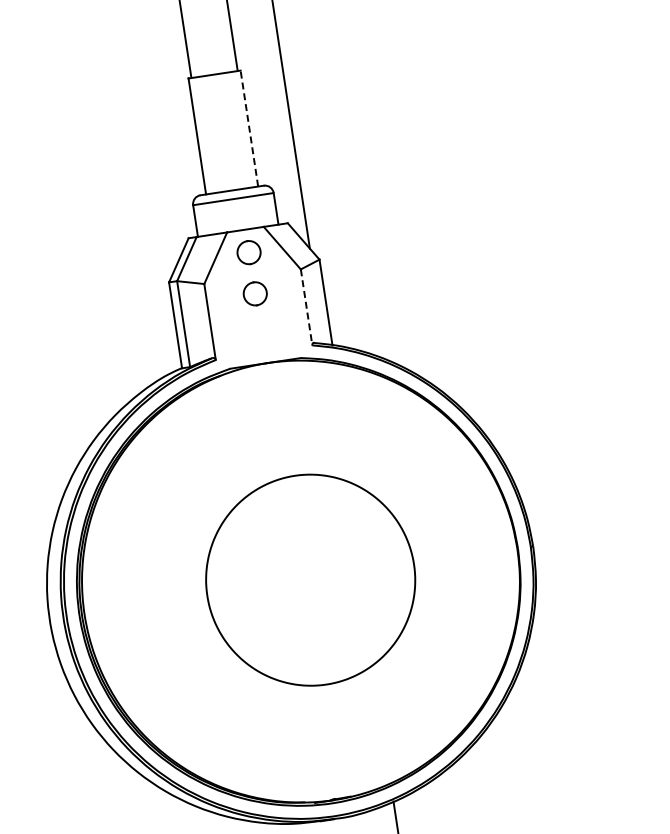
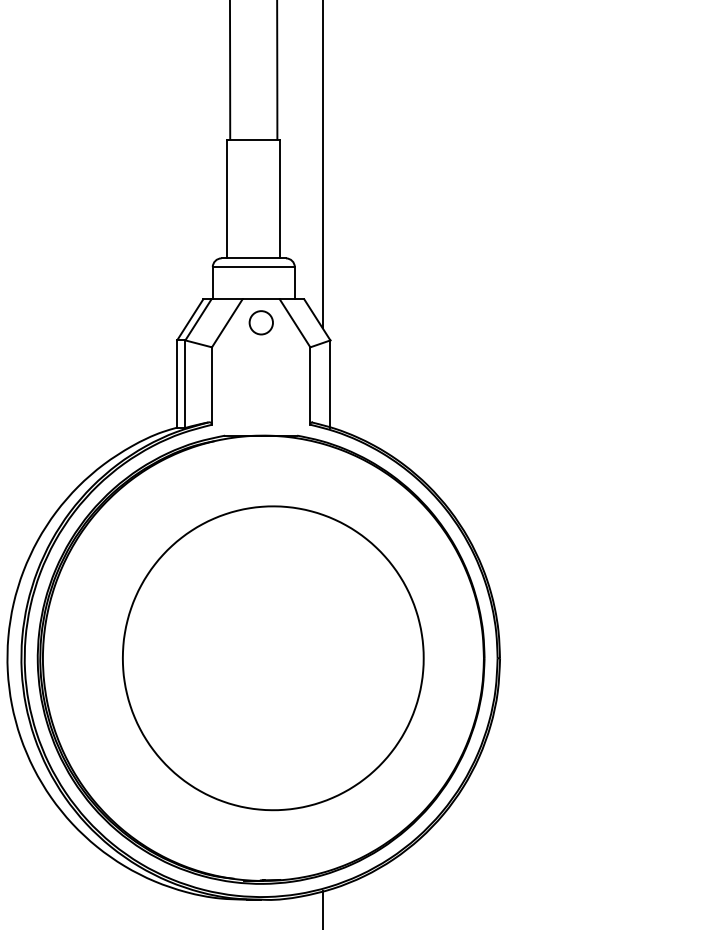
line: (249, 127) -> (280, 198), dashed -> solid
circle: (254, 293) -> (260, 364), removed
line: (306, 307) -> (310, 386), dashed -> solid
part: (310, 580) -> (273, 658), size x1.43

